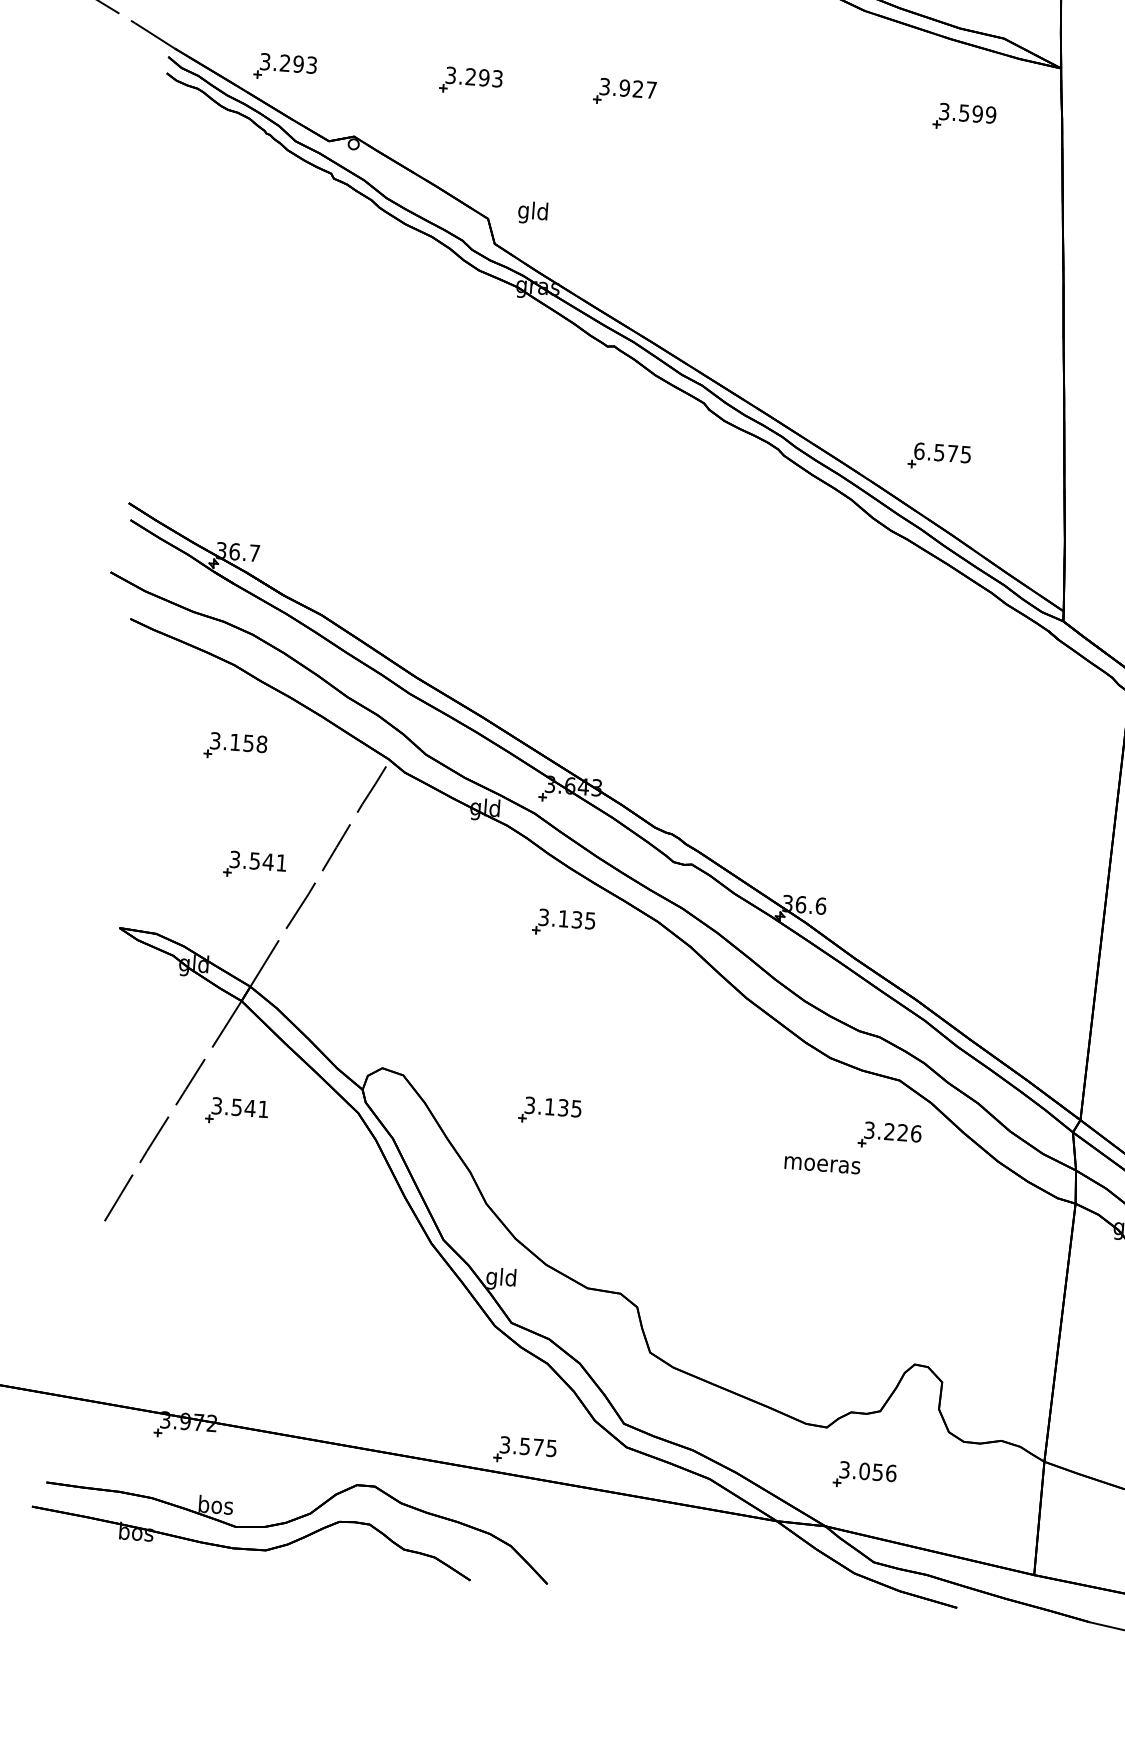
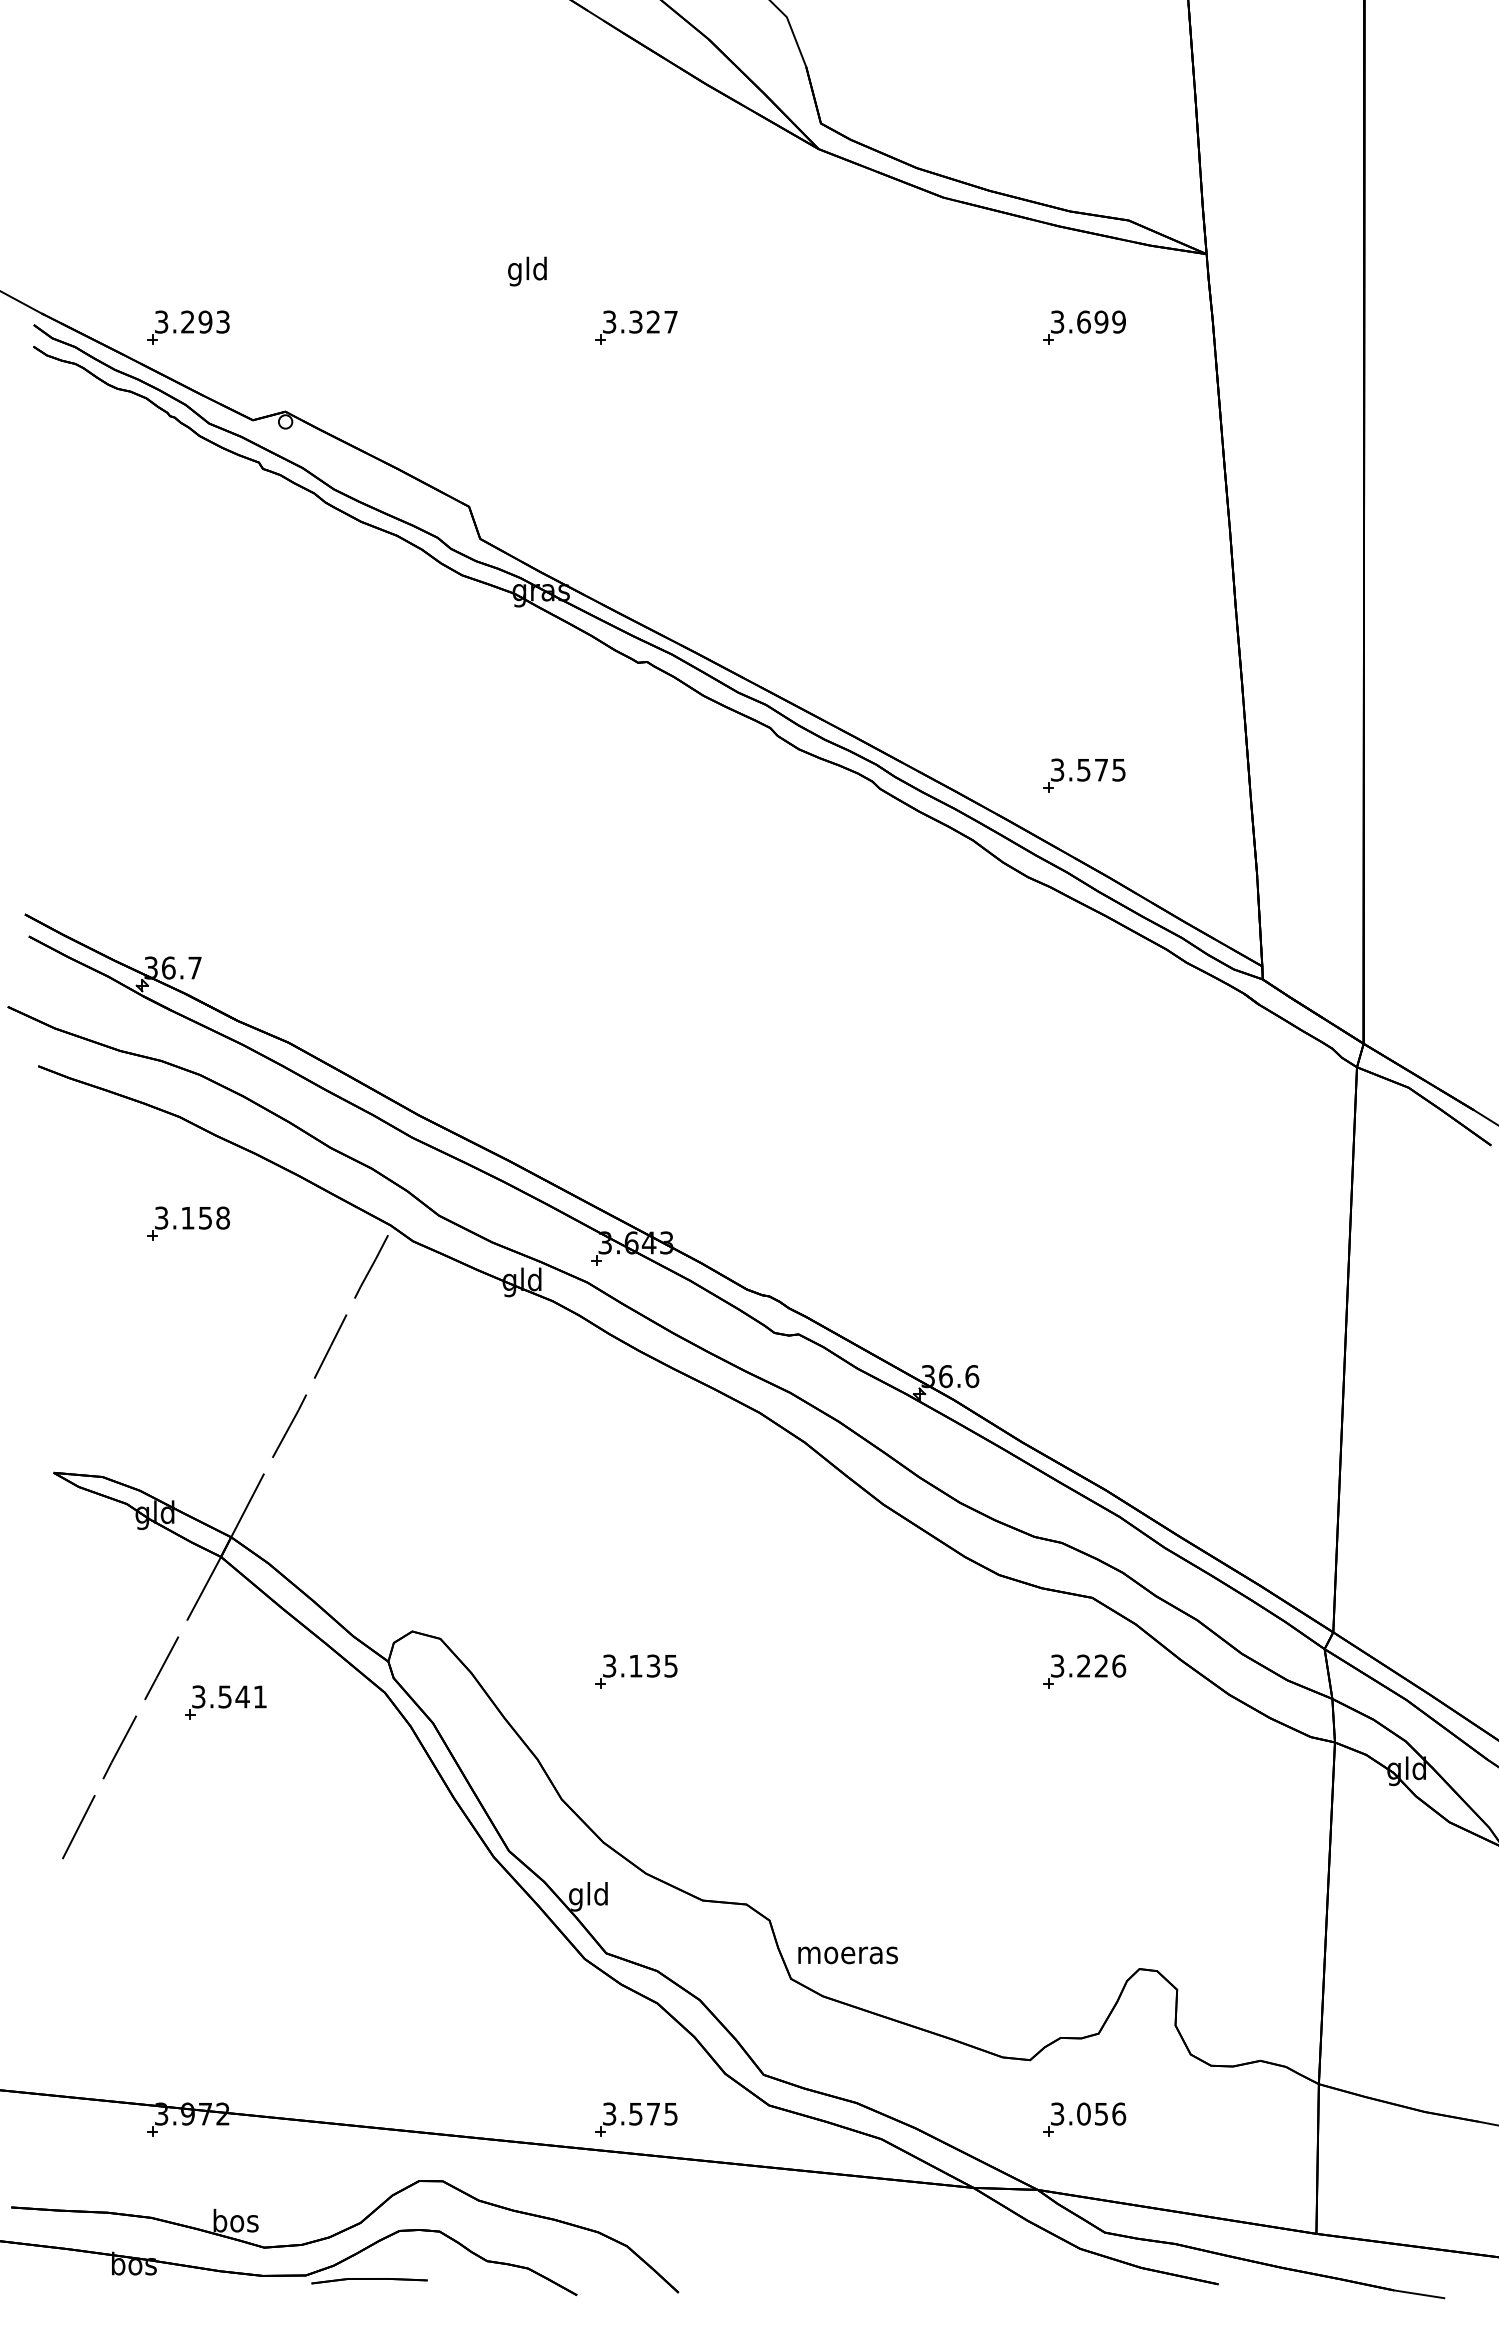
part: (471, 81) -> (433, 327), removed
text: (624, 87) -> (635, 321), 3.927 -> 3.327
text: (964, 112) -> (1083, 321), 3.599 -> 3.699
text: (533, 212) -> (527, 271), moved
text: (919, 450) -> (1057, 769), 6.575 -> 3.575
part: (254, 865) -> (225, 1377), removed
part: (563, 923) -> (636, 1423), removed
text: (822, 1165) -> (847, 1955), moved
part: (313, 1558) -> (369, 2281), added

